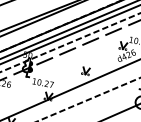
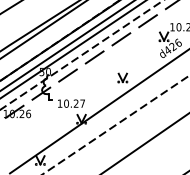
fill: (30, 65) -> (51, 84), removed

